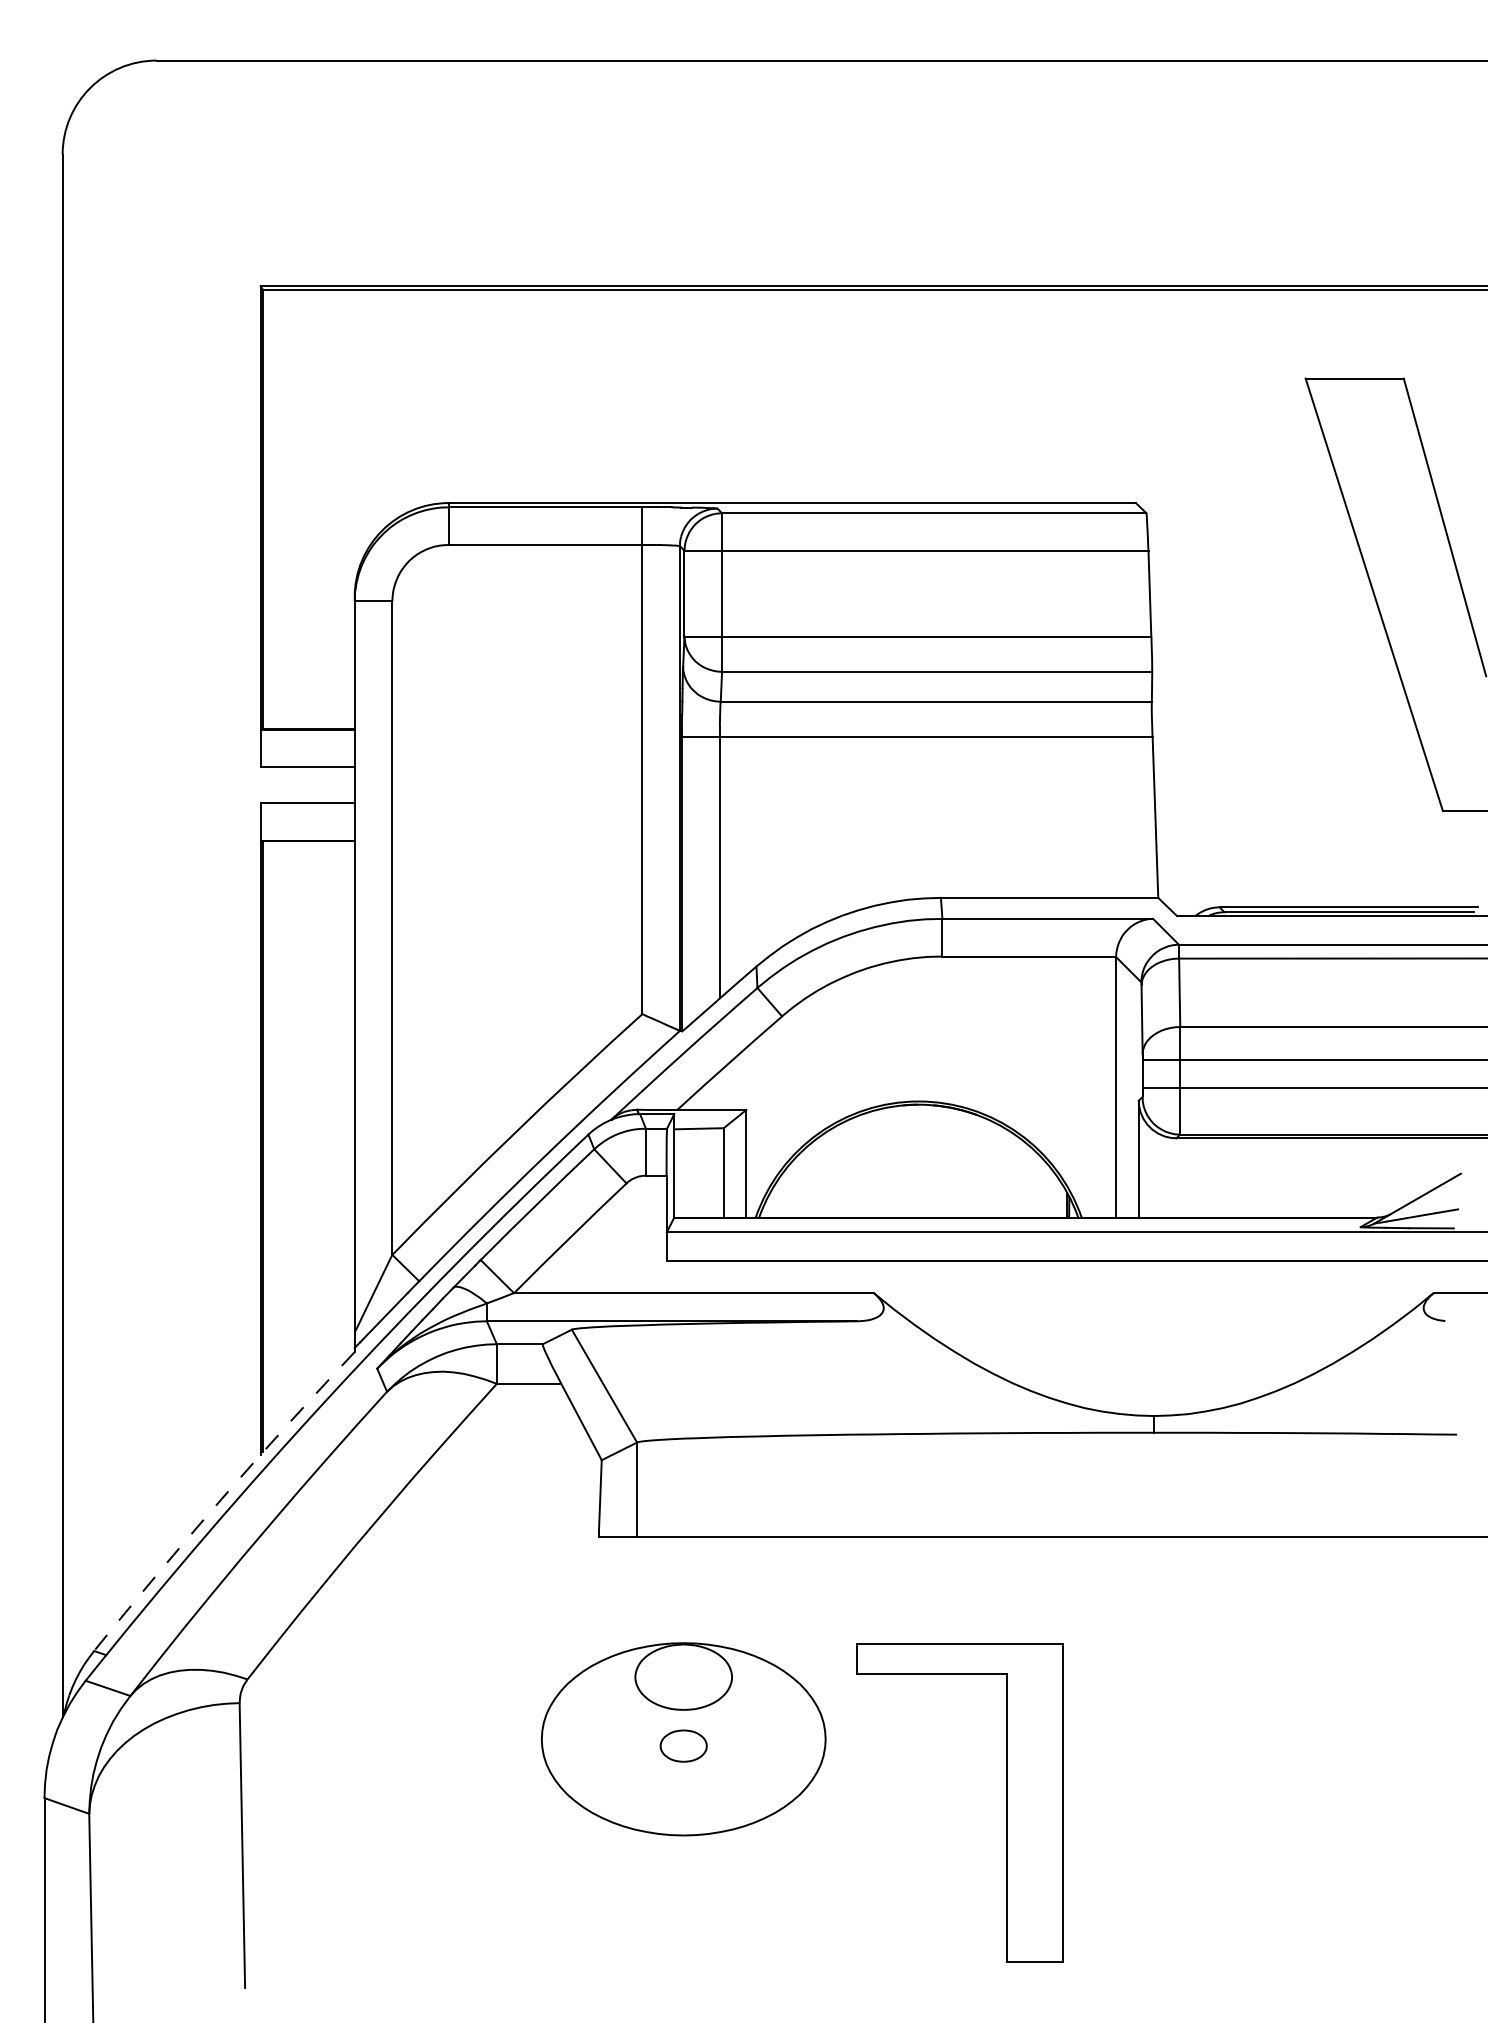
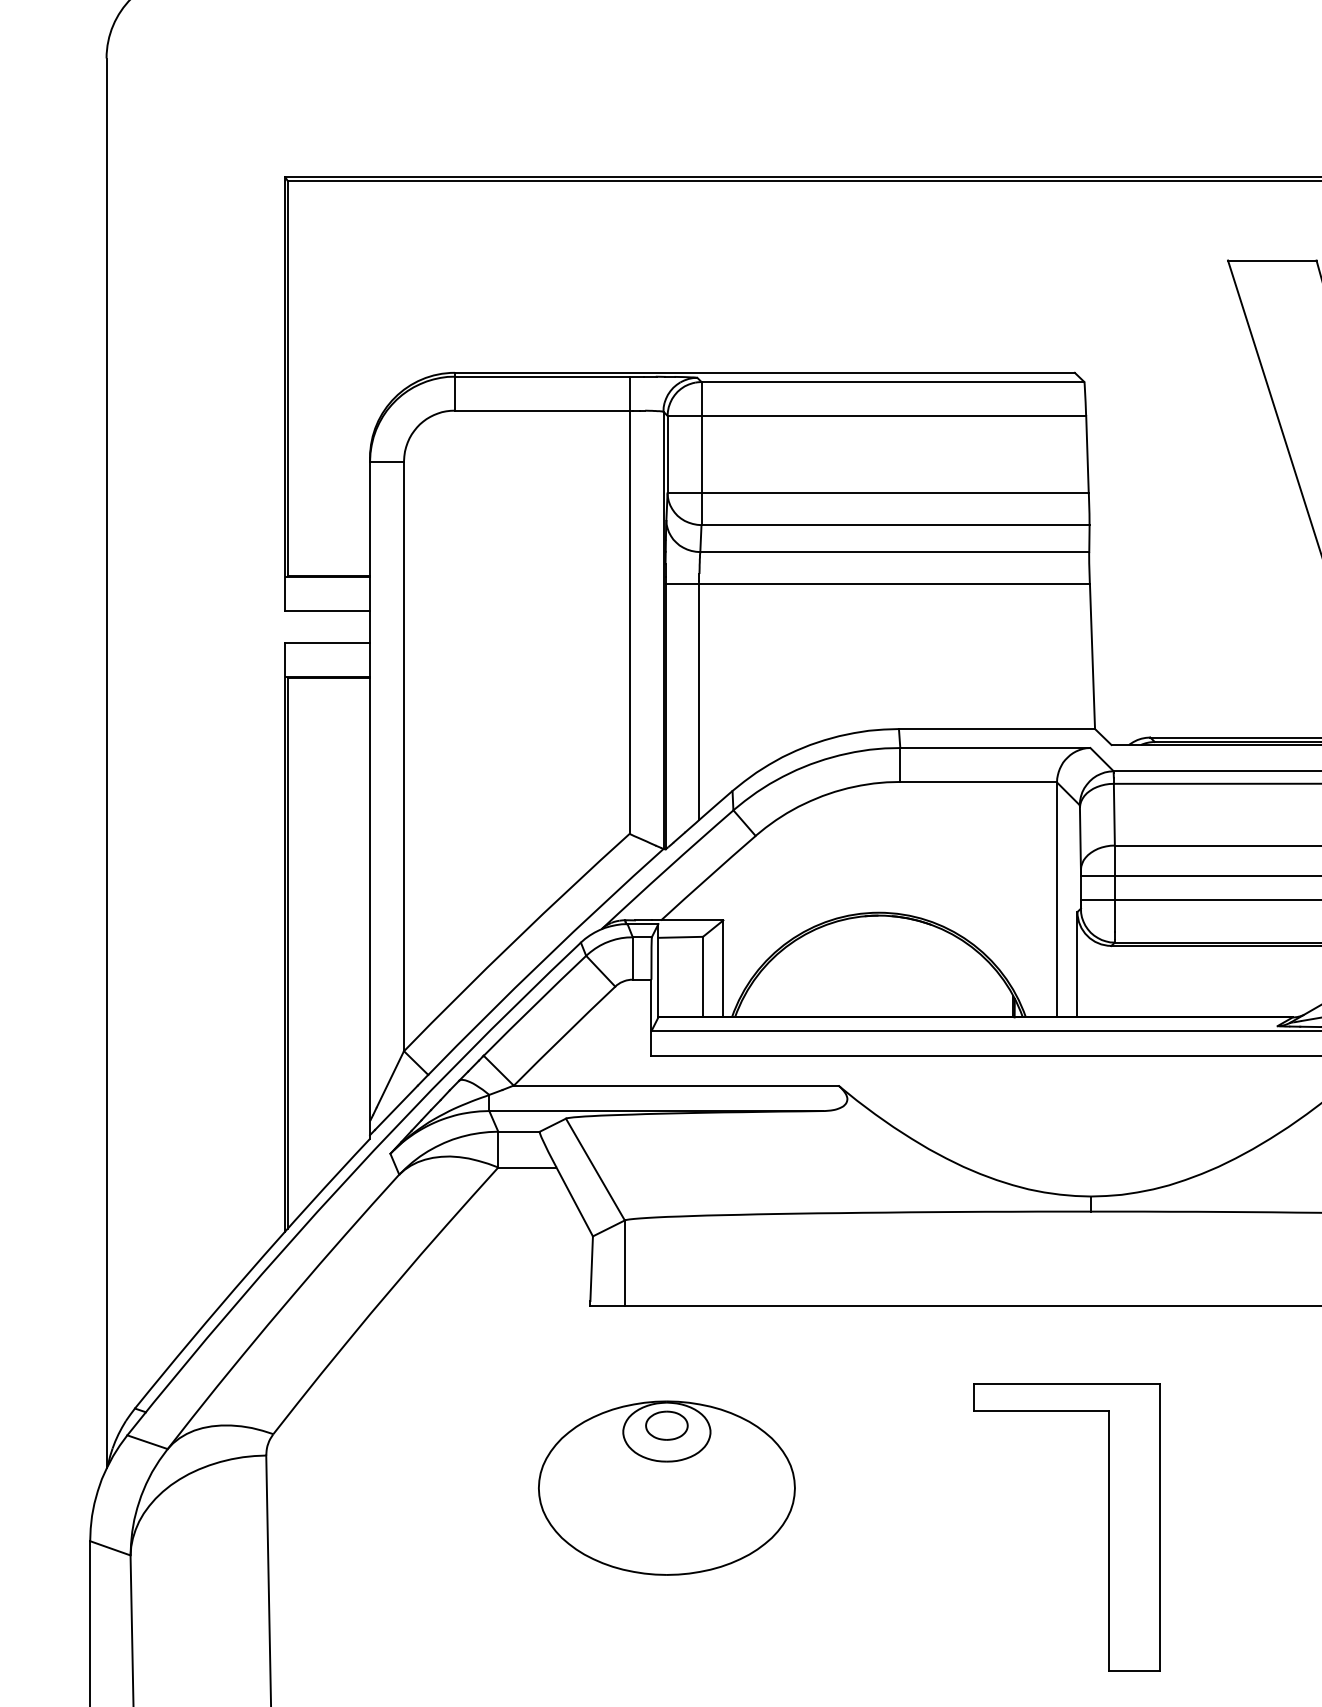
arc: (221, 1499) -> (249, 1271), dashed -> solid
part: (683, 1745) -> (666, 1425), moved
part: (1006, 1802) -> (1108, 1527), moved

